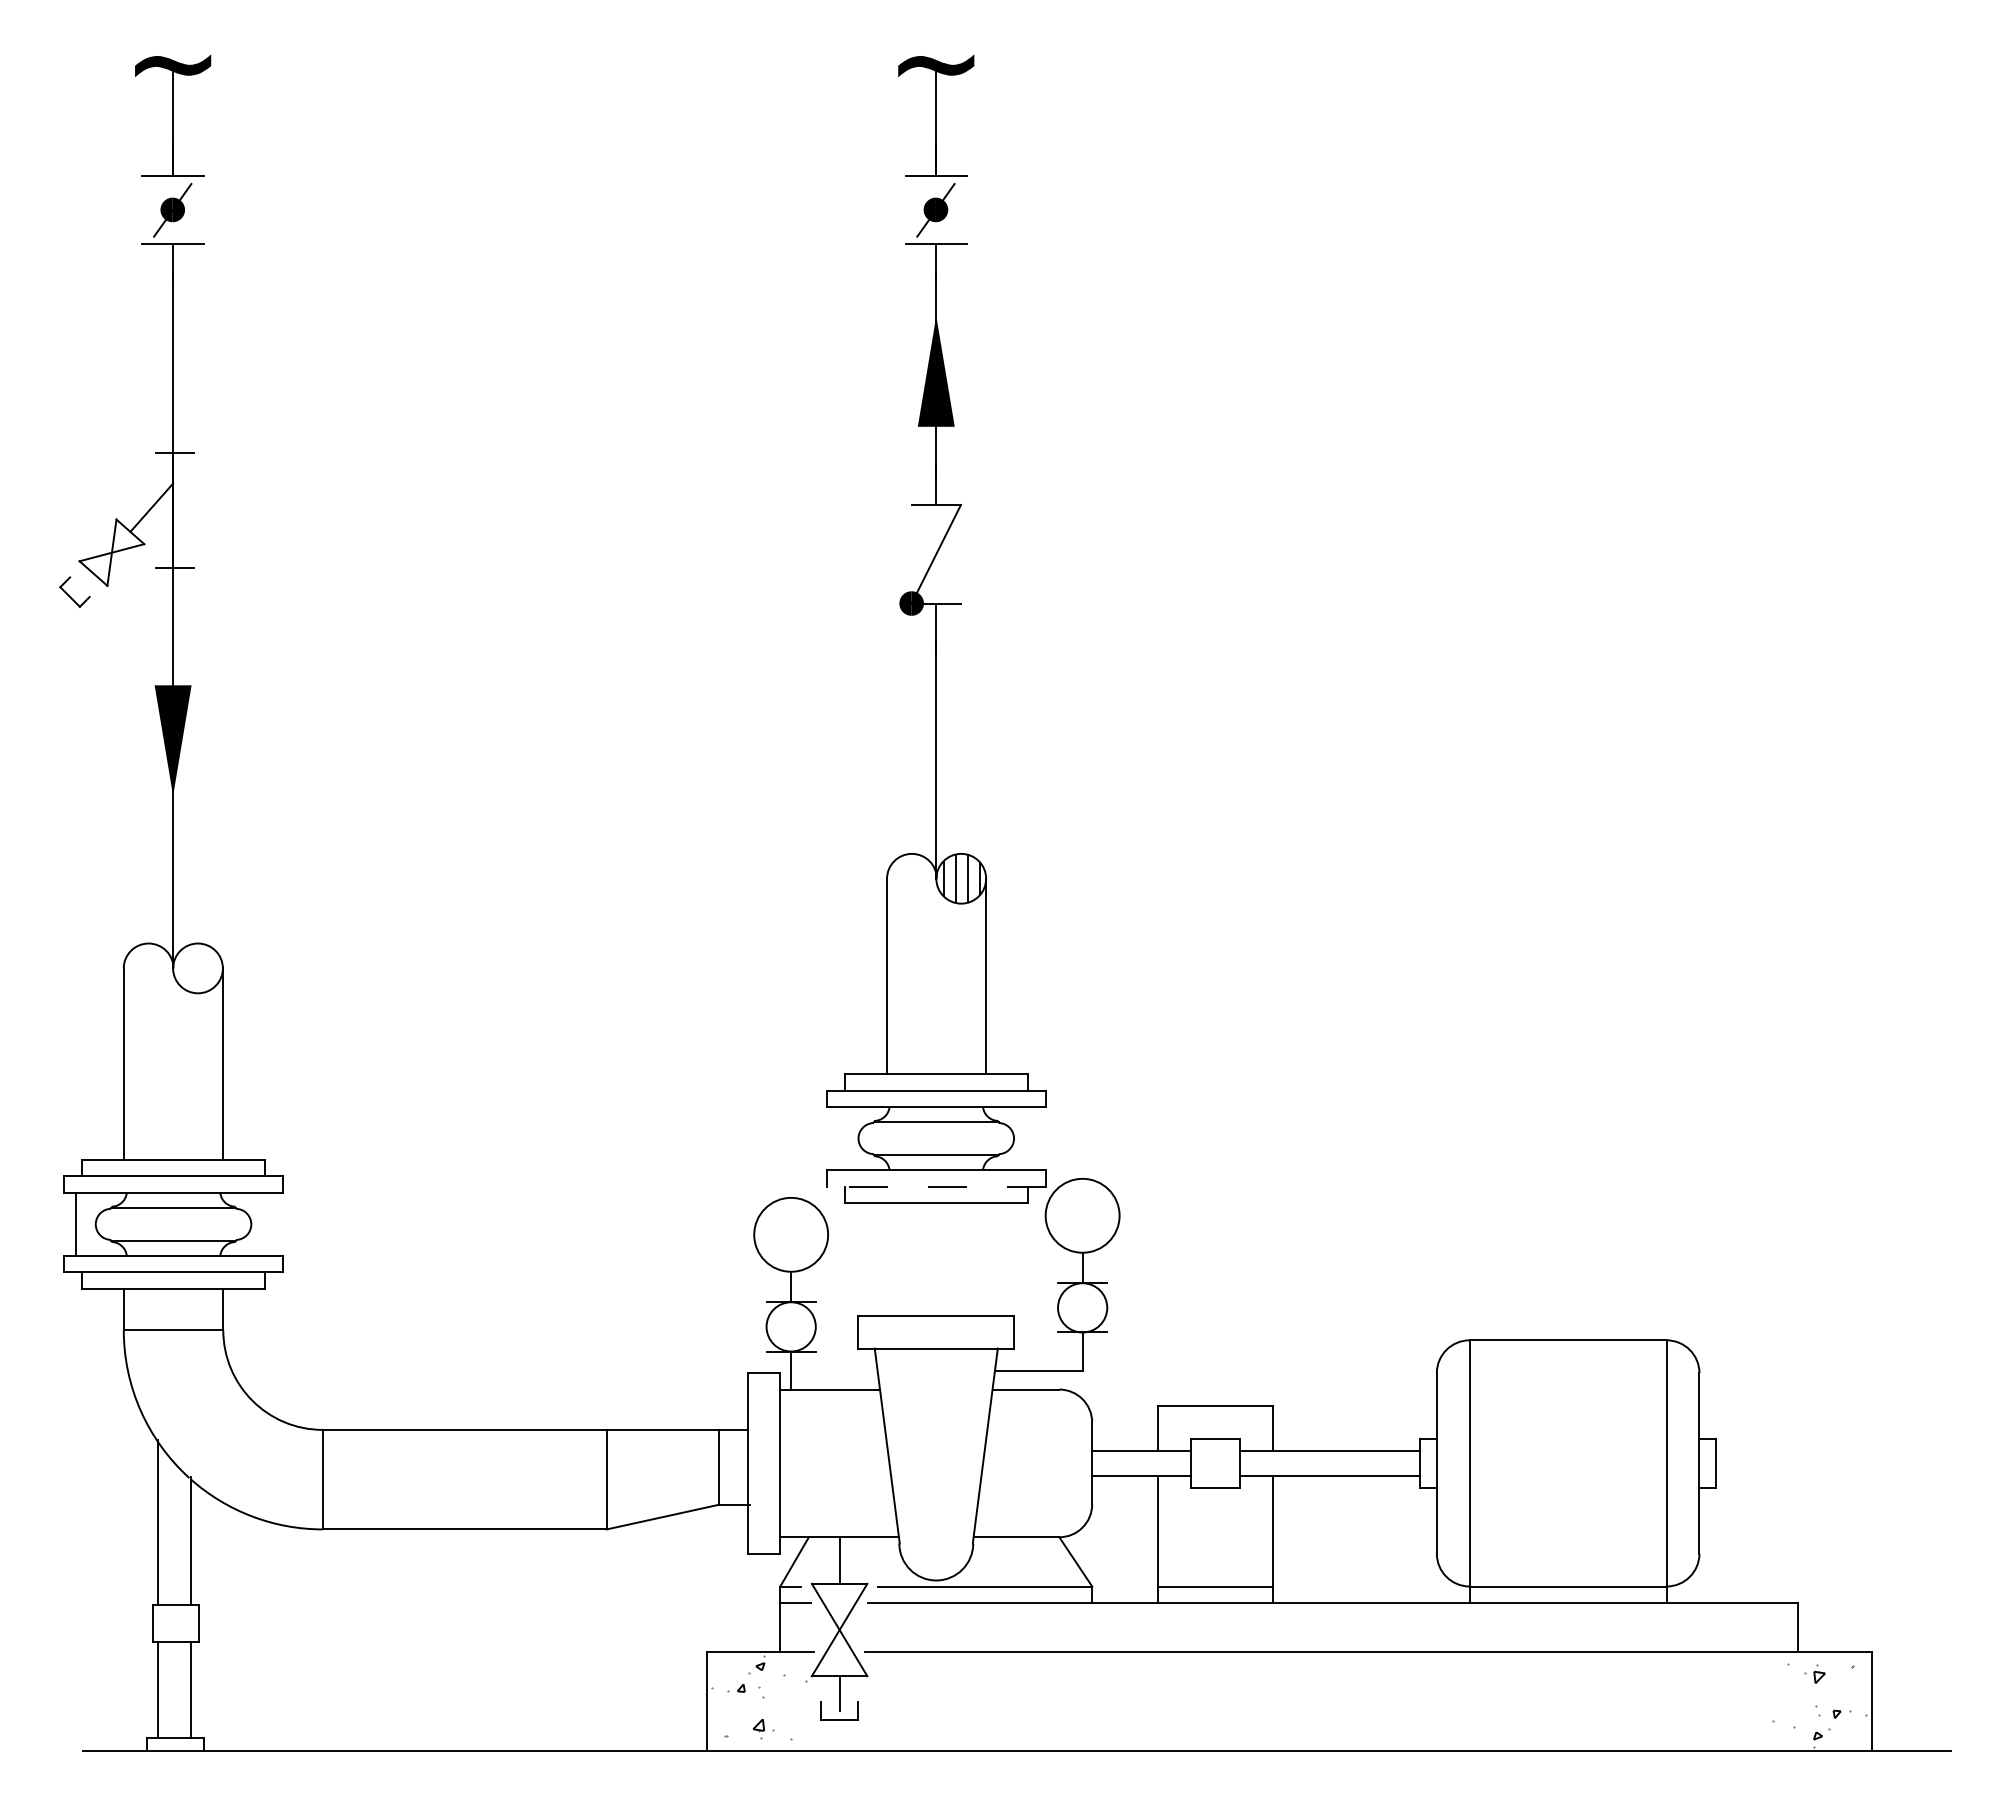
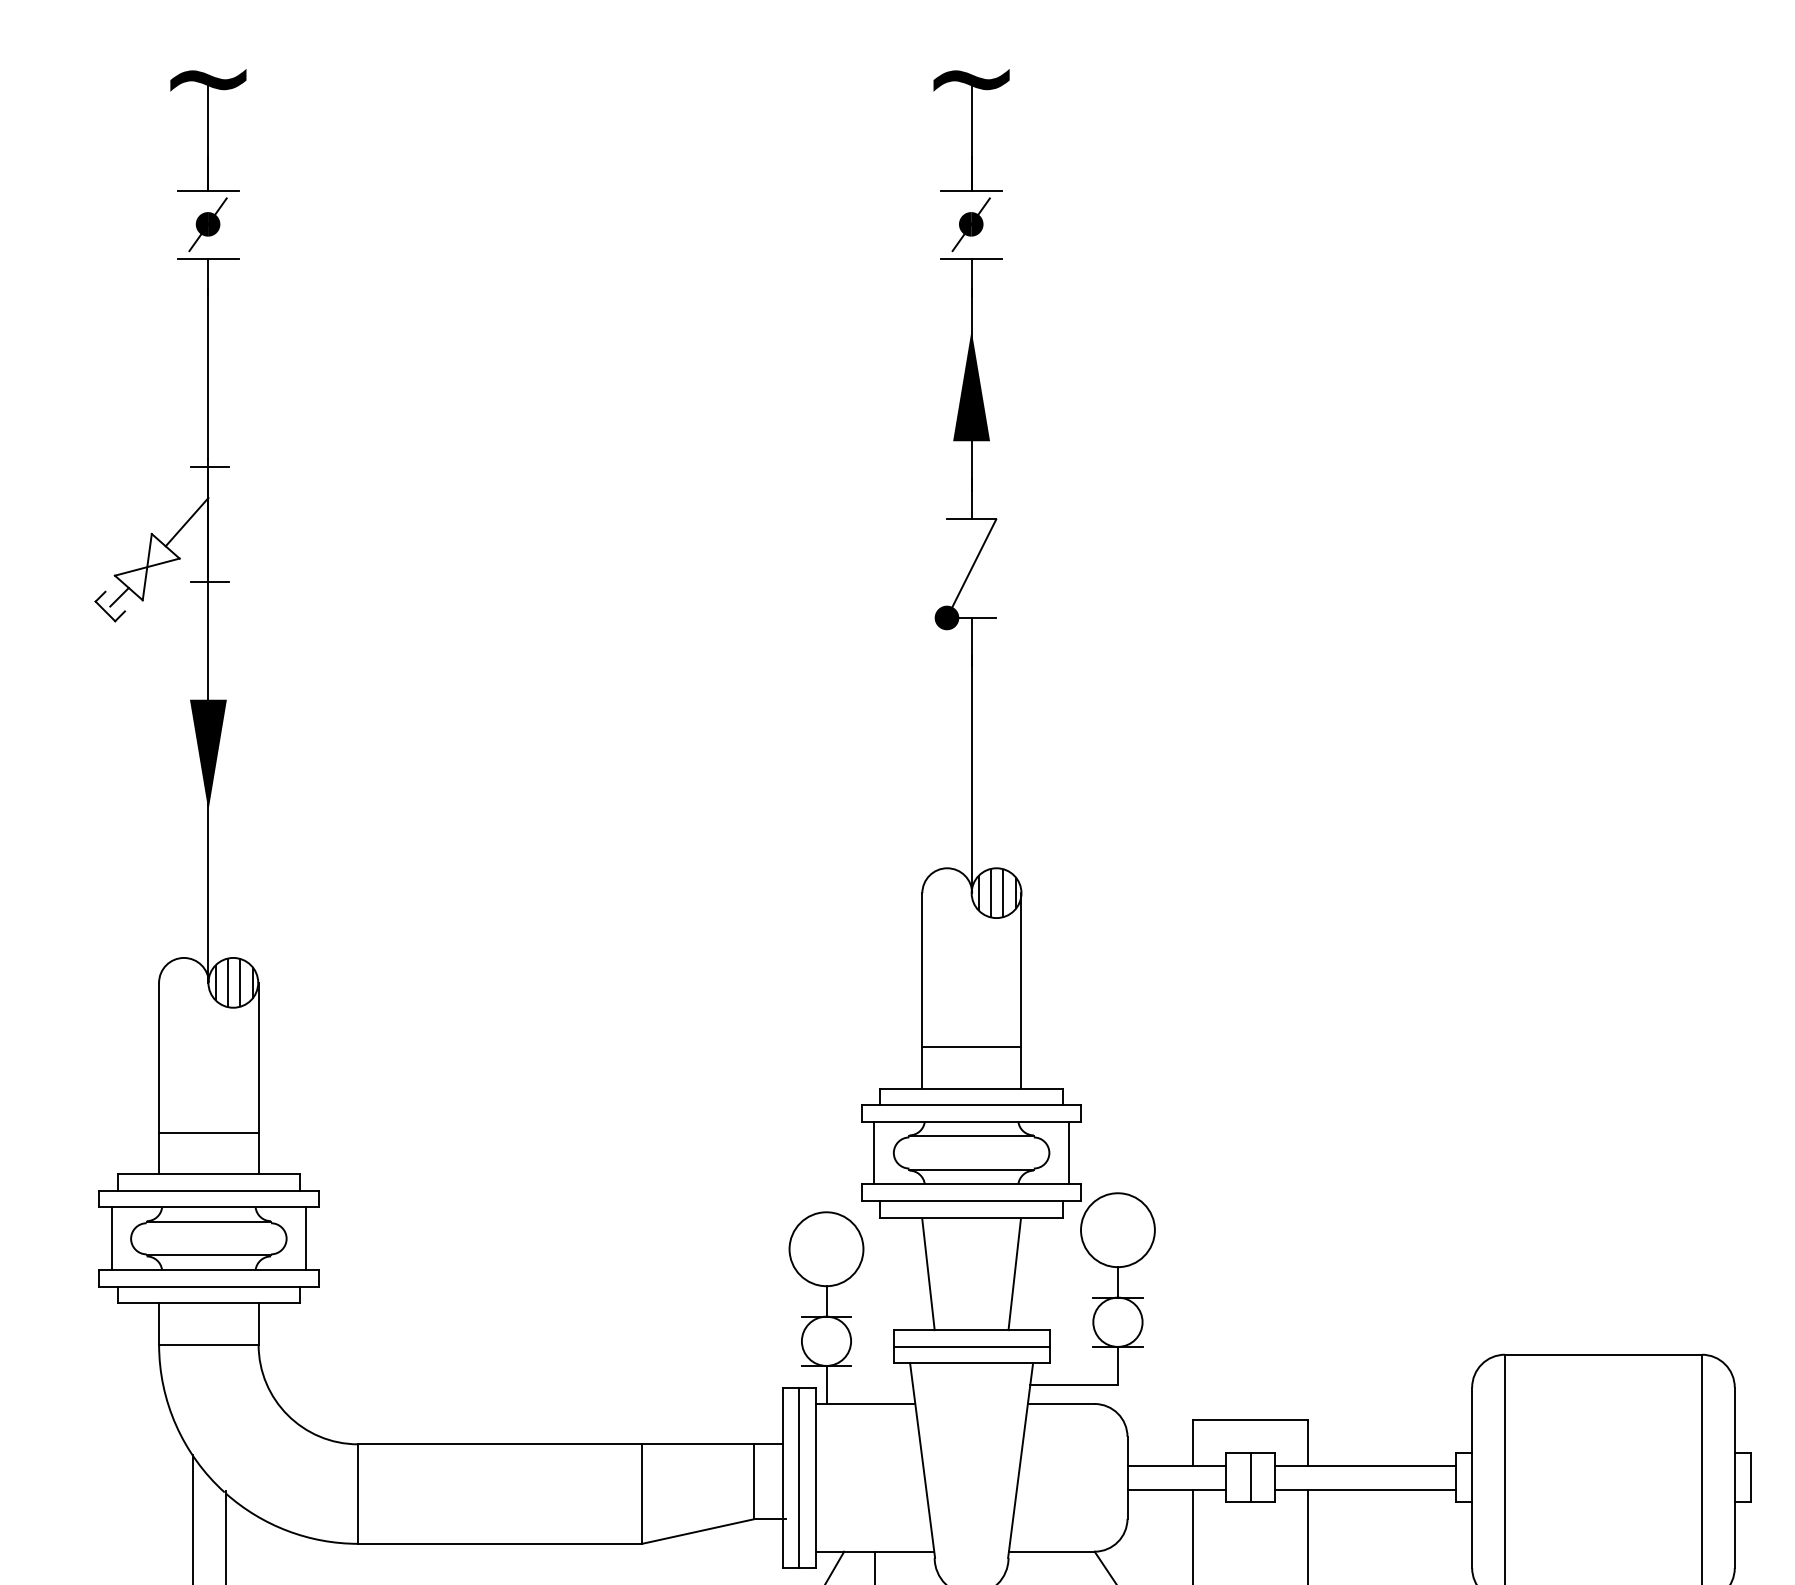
line: (83, 582) -> (118, 596), added
hatch: (198, 968) -> (233, 982), added
line: (936, 1032) -> (971, 1046), added
line: (173, 1118) -> (208, 1132), added
line: (839, 1138) -> (874, 1152), added
line: (1033, 1138) -> (1068, 1152), added
line: (936, 1186) -> (971, 1200), dashed -> solid
line: (270, 1224) -> (305, 1238), added
line: (893, 1260) -> (928, 1274), added
line: (979, 1260) -> (1014, 1274), added
line: (936, 1332) -> (971, 1346), added
line: (763, 1463) -> (798, 1477), added
line: (1215, 1463) -> (1250, 1477), added

